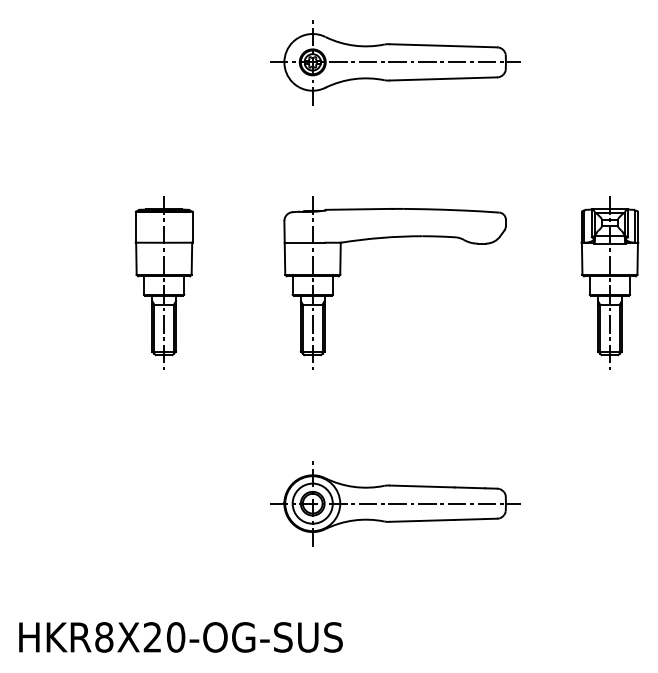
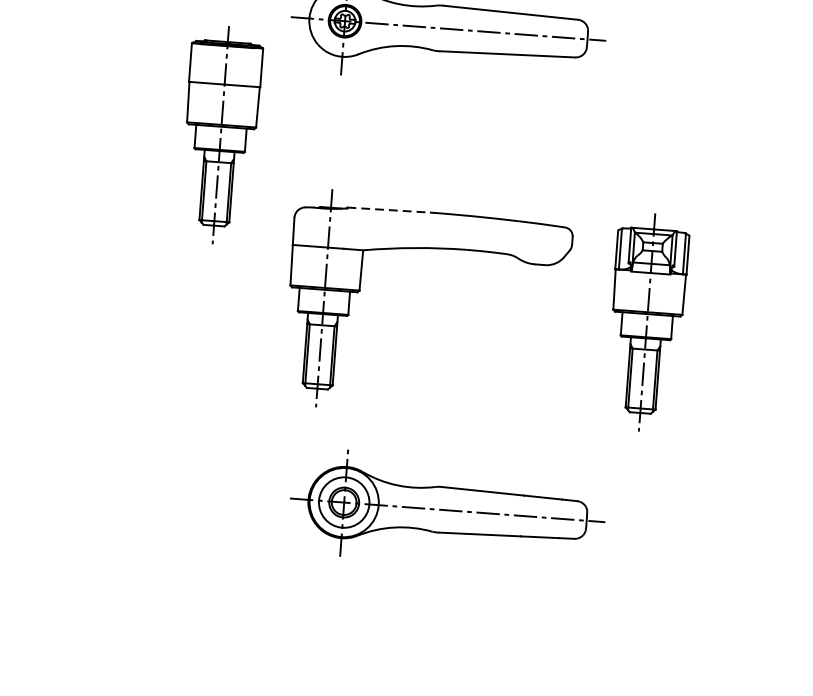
line: (359, 209) -> (389, 210), solid -> dashed
part: (163, 282) -> (220, 134), moved
part: (609, 282) -> (646, 321), moved
part: (395, 503) -> (448, 510), moved

